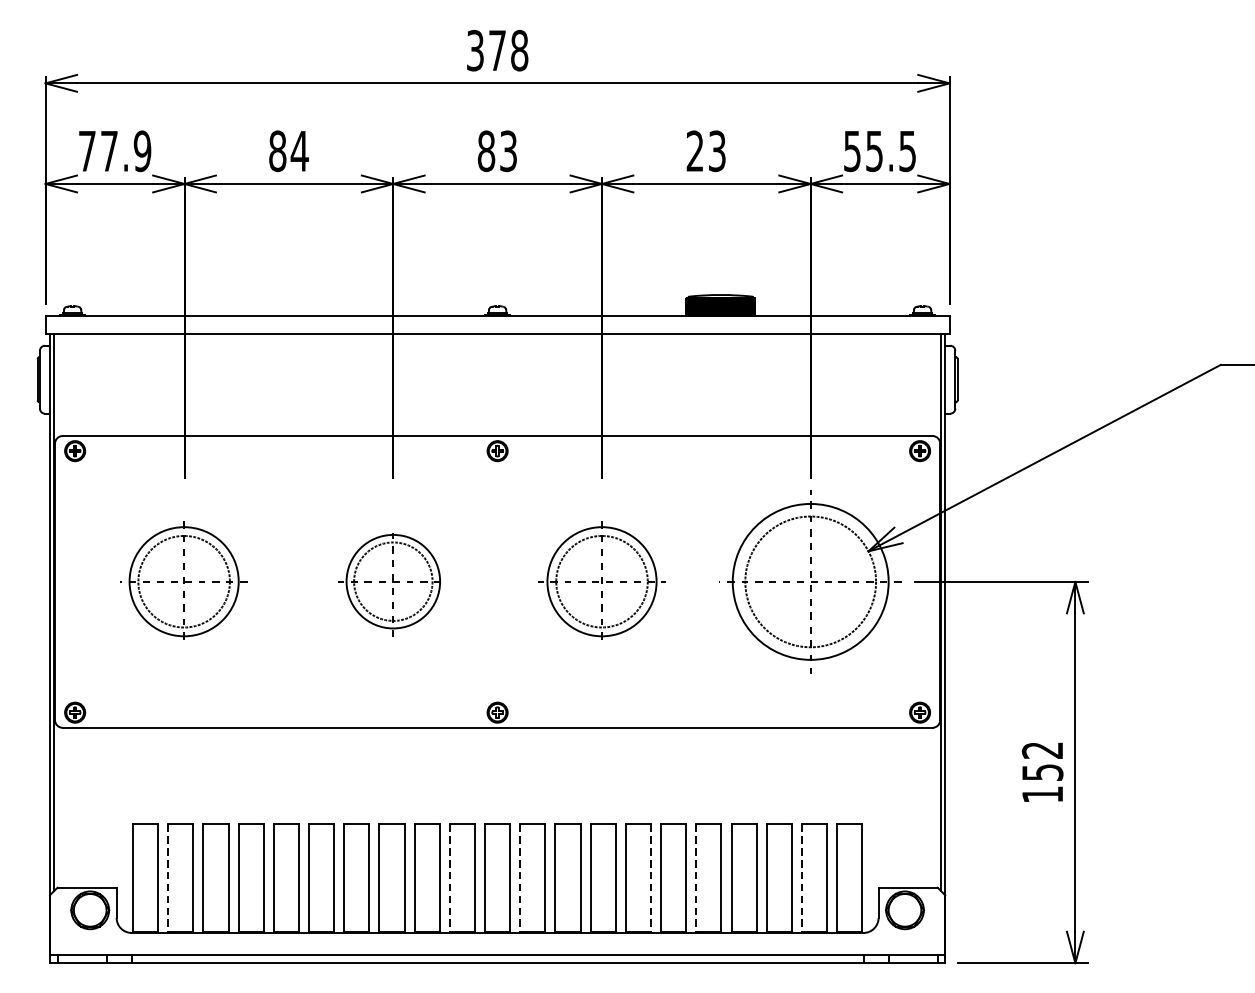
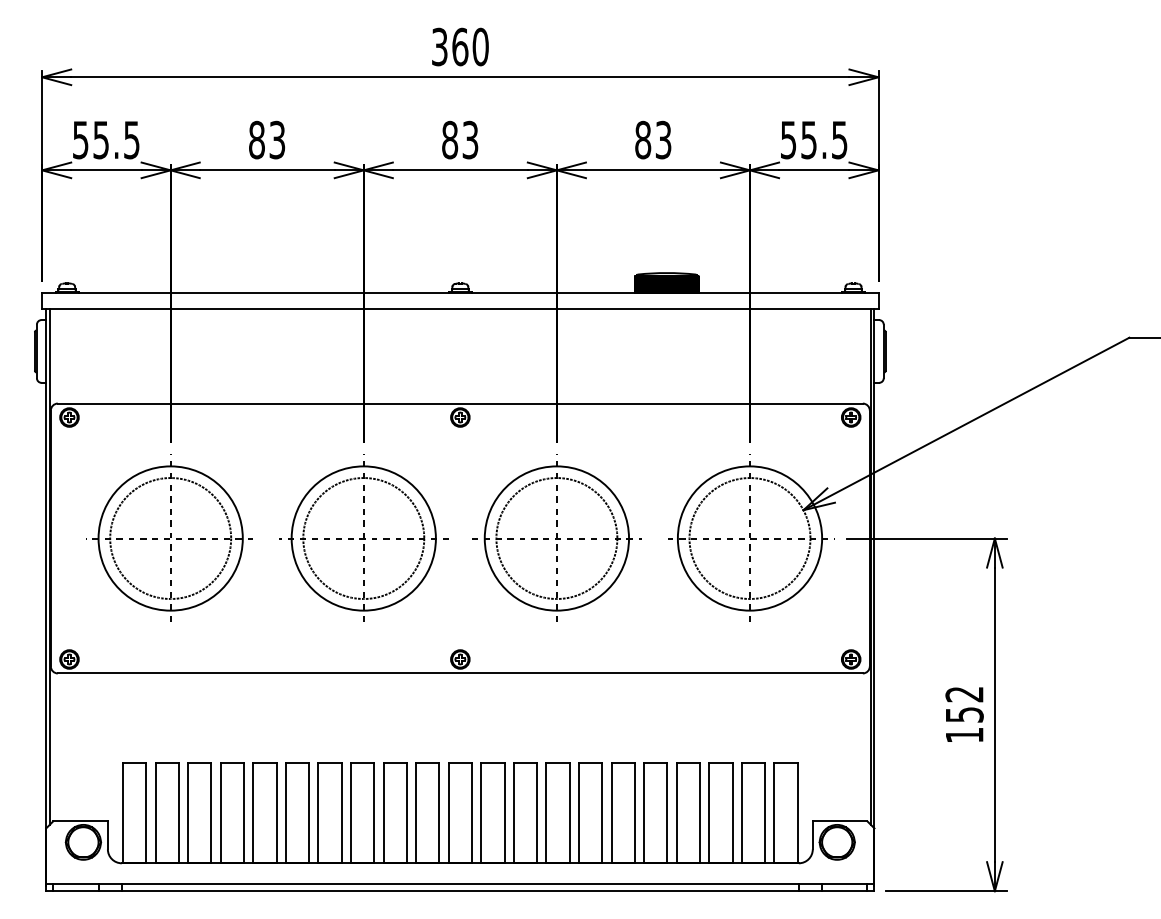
text: (508, 50) -> (470, 46), 378 -> 360
text: (115, 150) -> (106, 139), 77.9 -> 55.5
text: (298, 150) -> (276, 139), 84 -> 83
text: (695, 150) -> (643, 139), 23 -> 83
part: (183, 580) -> (169, 537), size x1.43
part: (392, 580) -> (363, 537), size x1.67
part: (601, 580) -> (556, 537), size x1.43
line: (168, 879) -> (155, 813), dashed -> solid
line: (450, 879) -> (416, 813), dashed -> solid
line: (520, 879) -> (481, 813), dashed -> solid
line: (651, 879) -> (602, 813), dashed -> solid
line: (696, 879) -> (644, 813), dashed -> solid
line: (801, 879) -> (741, 813), dashed -> solid

